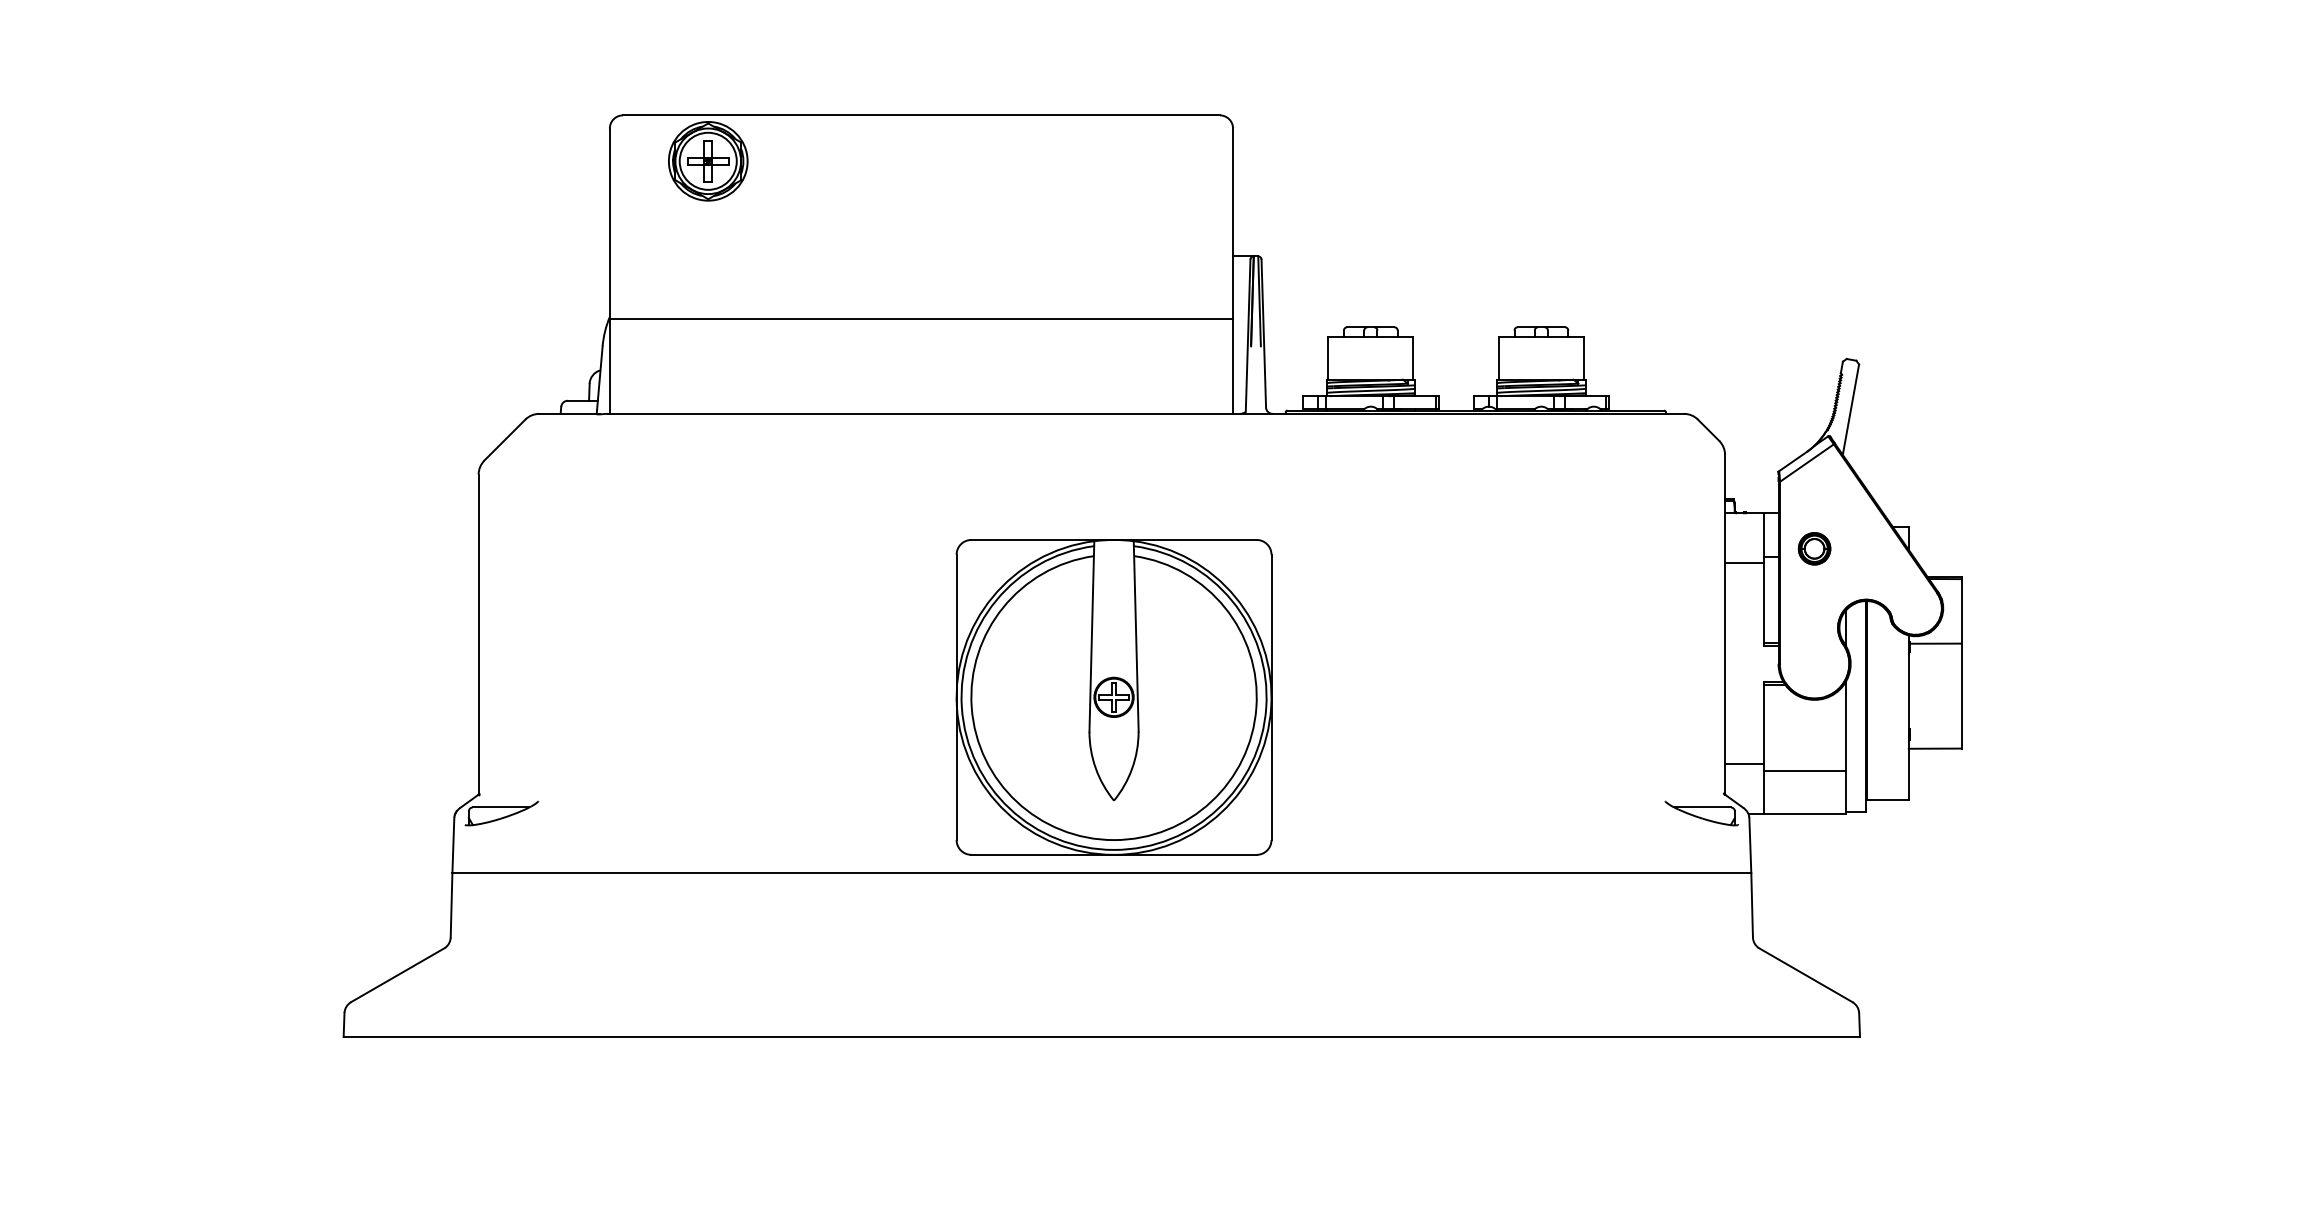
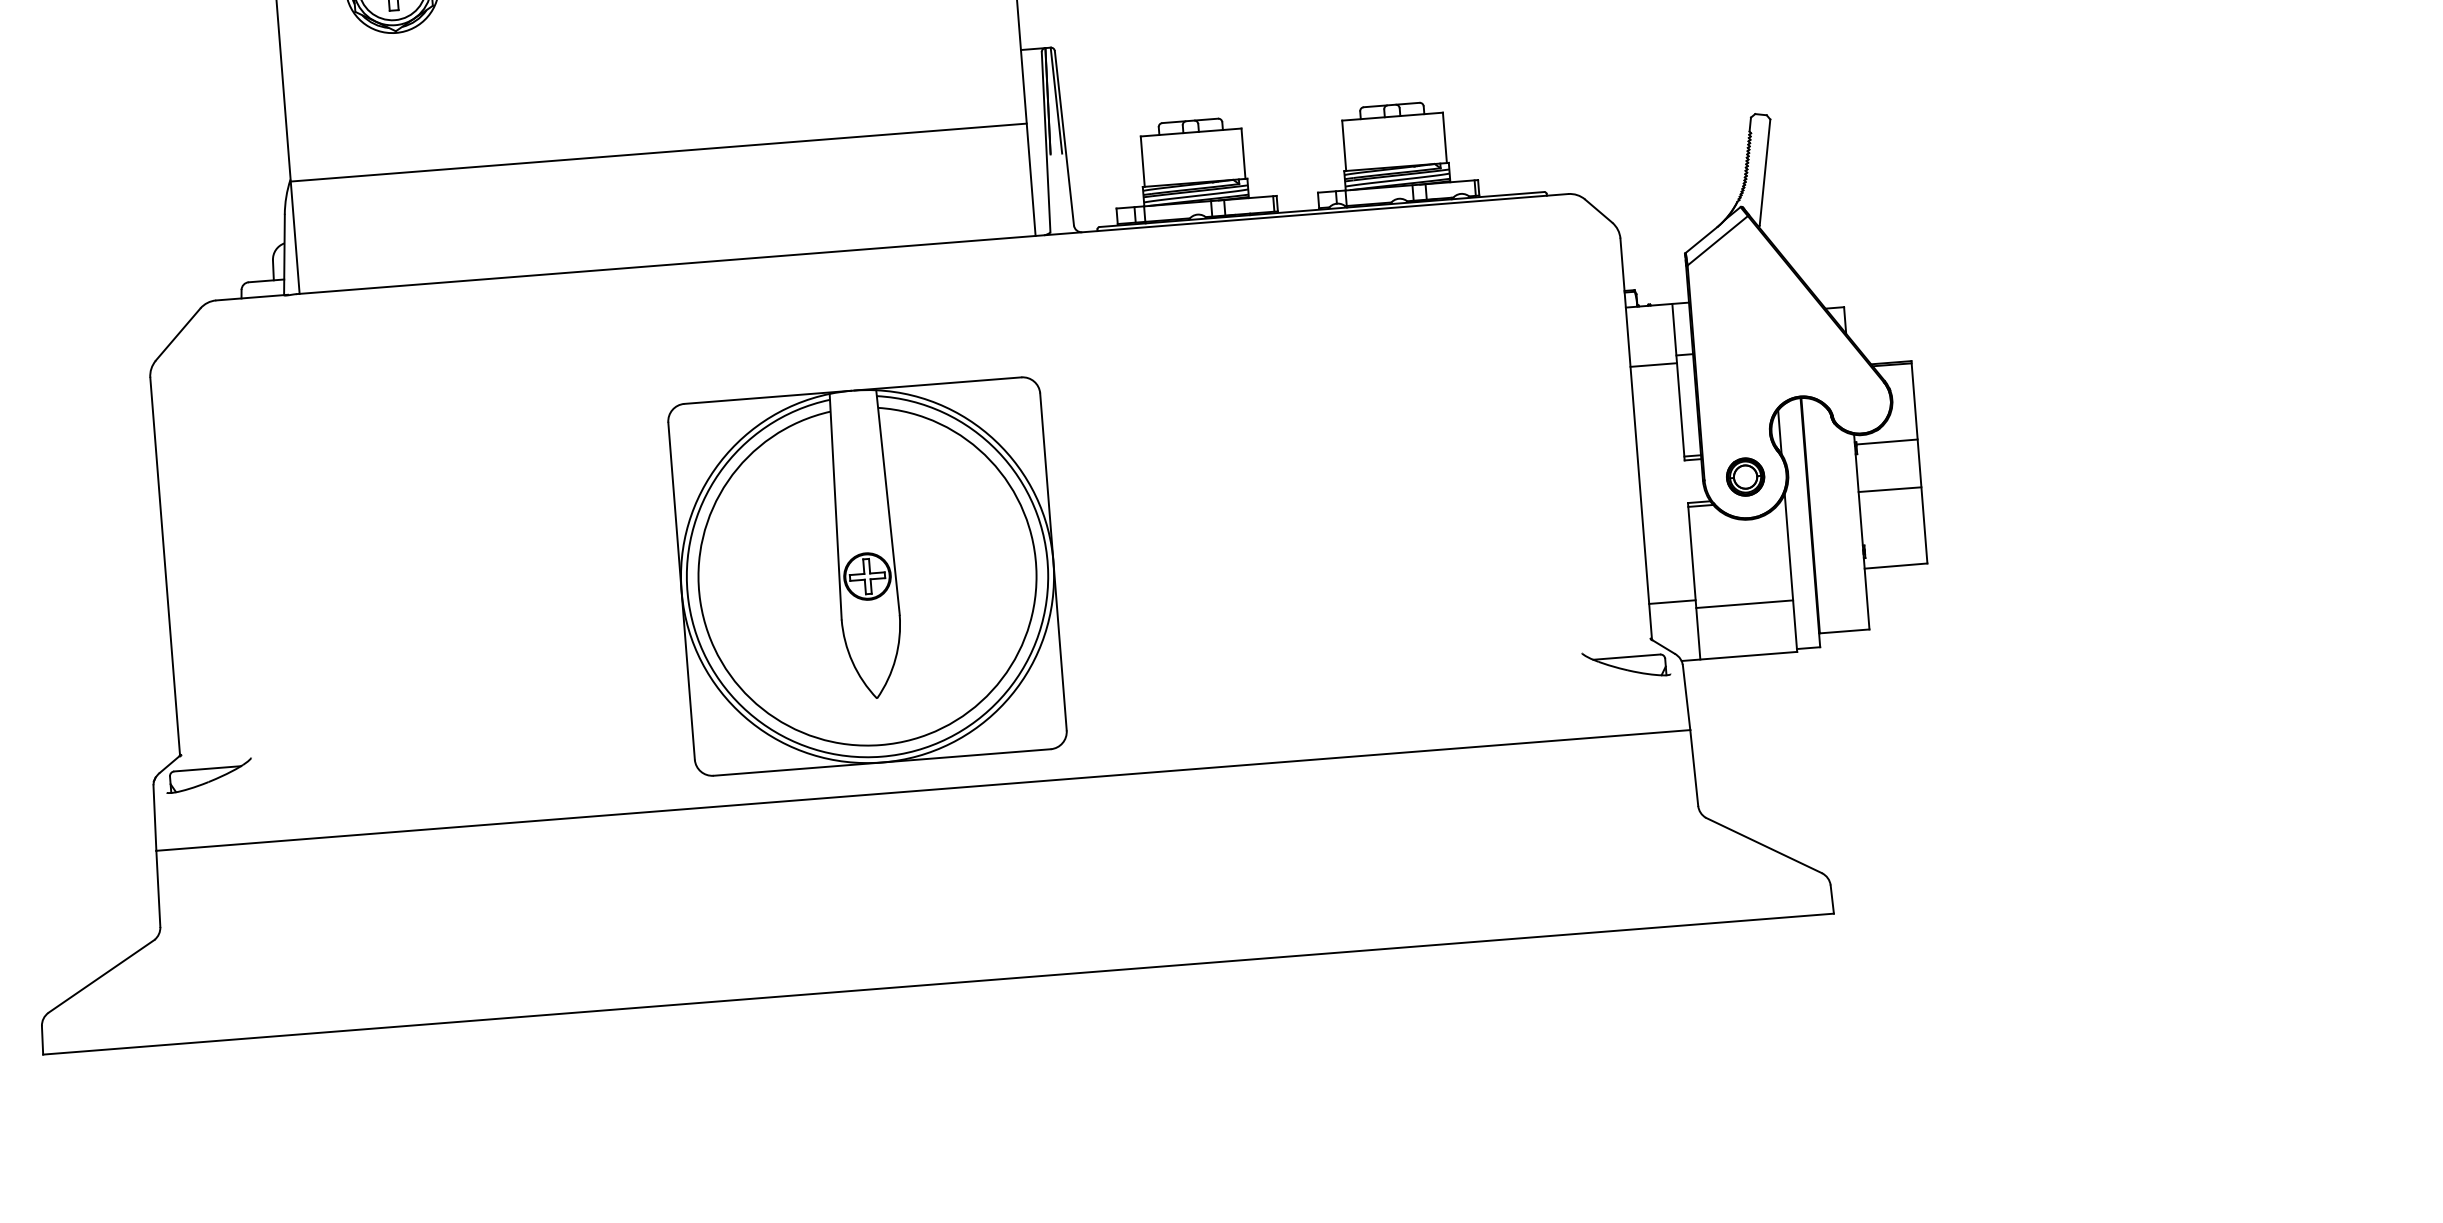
part: (1814, 548) -> (1745, 476), moved
line: (1934, 683) -> (1889, 489), added
part: (1113, 697) -> (866, 576), moved

